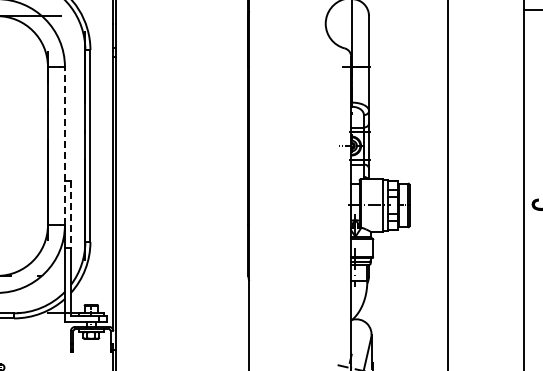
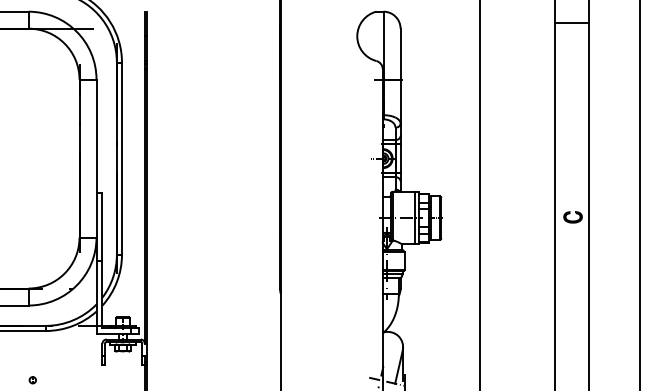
line: (64, 145) -> (96, 158), dashed -> solid
line: (70, 214) -> (102, 227), dashed -> solid

